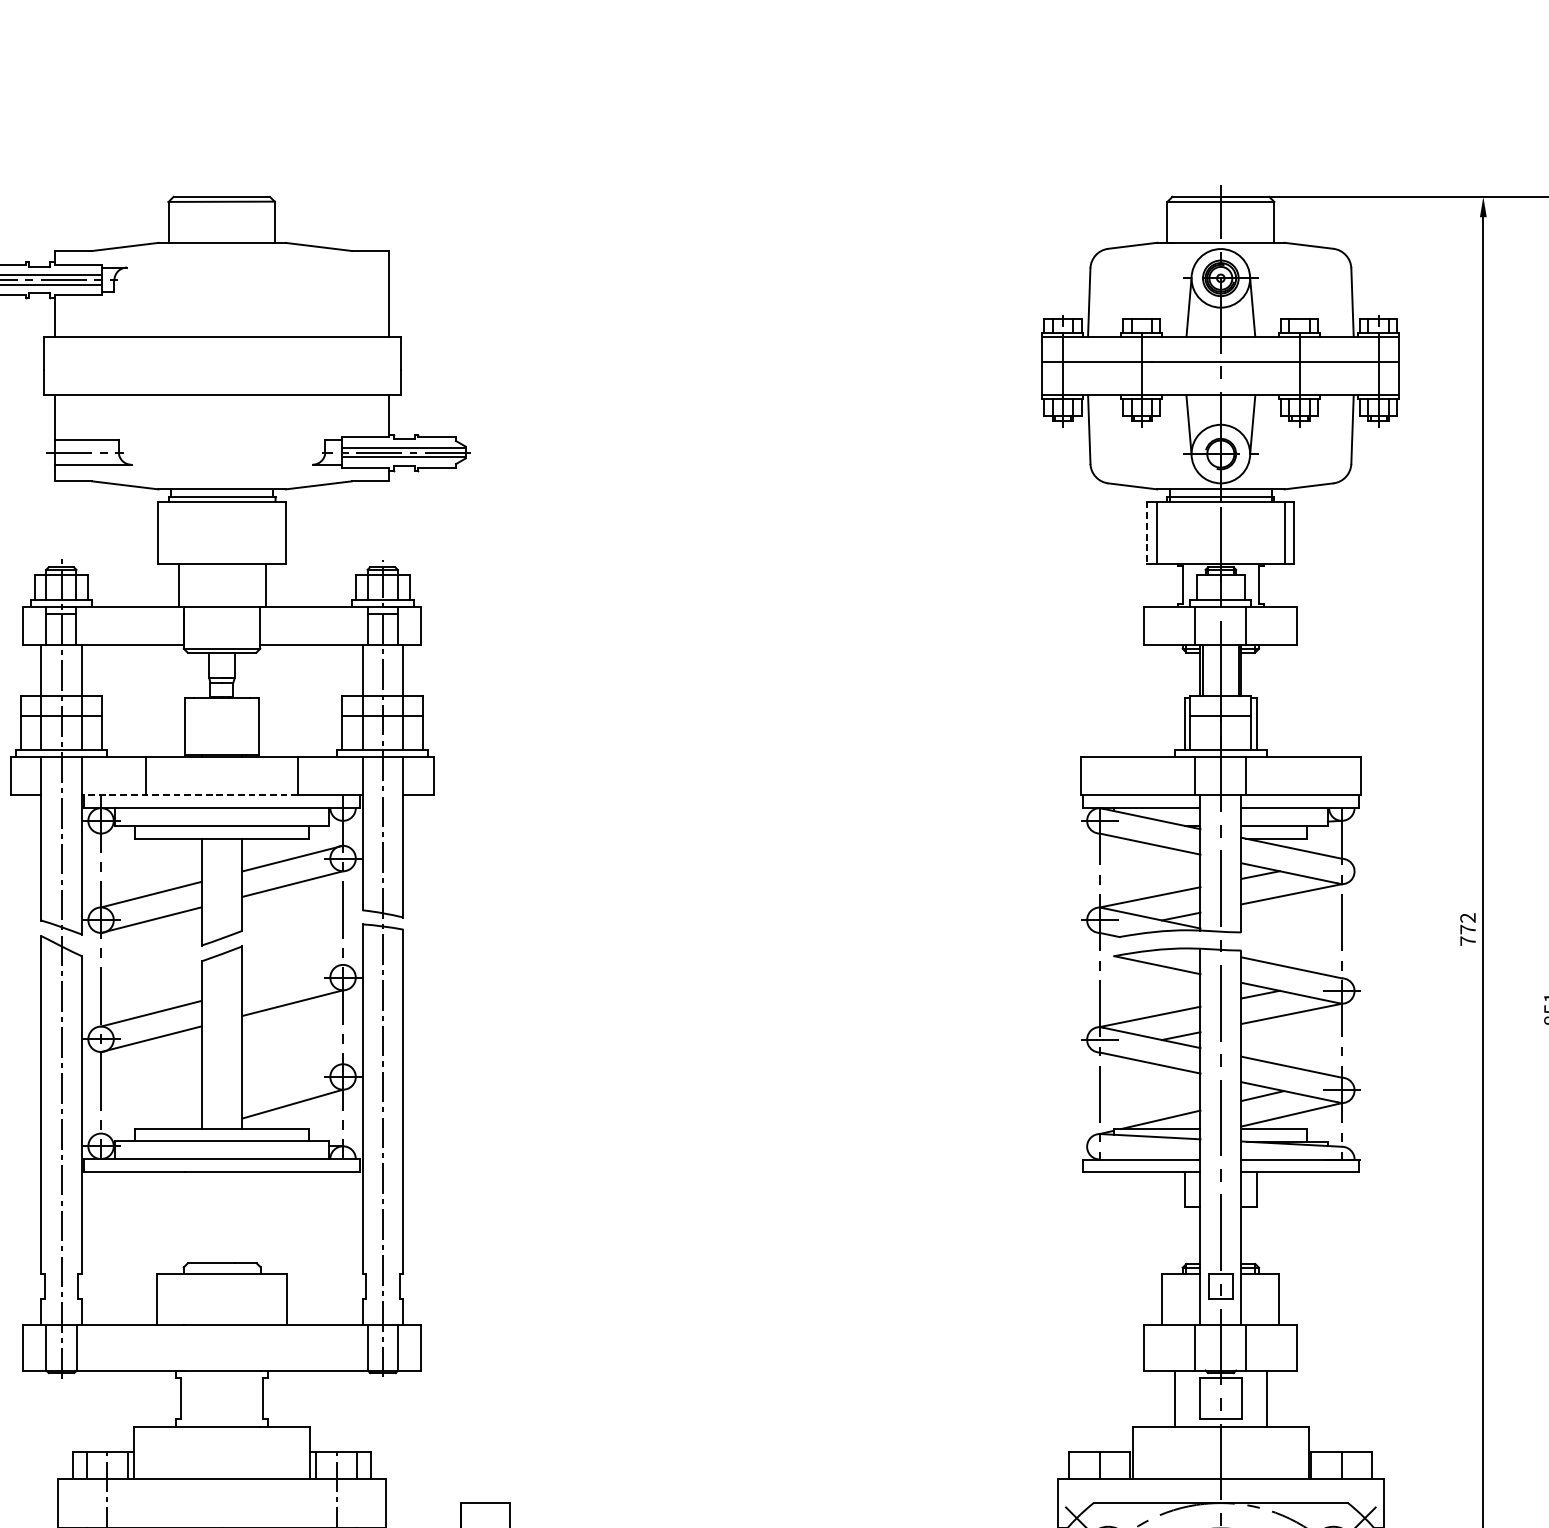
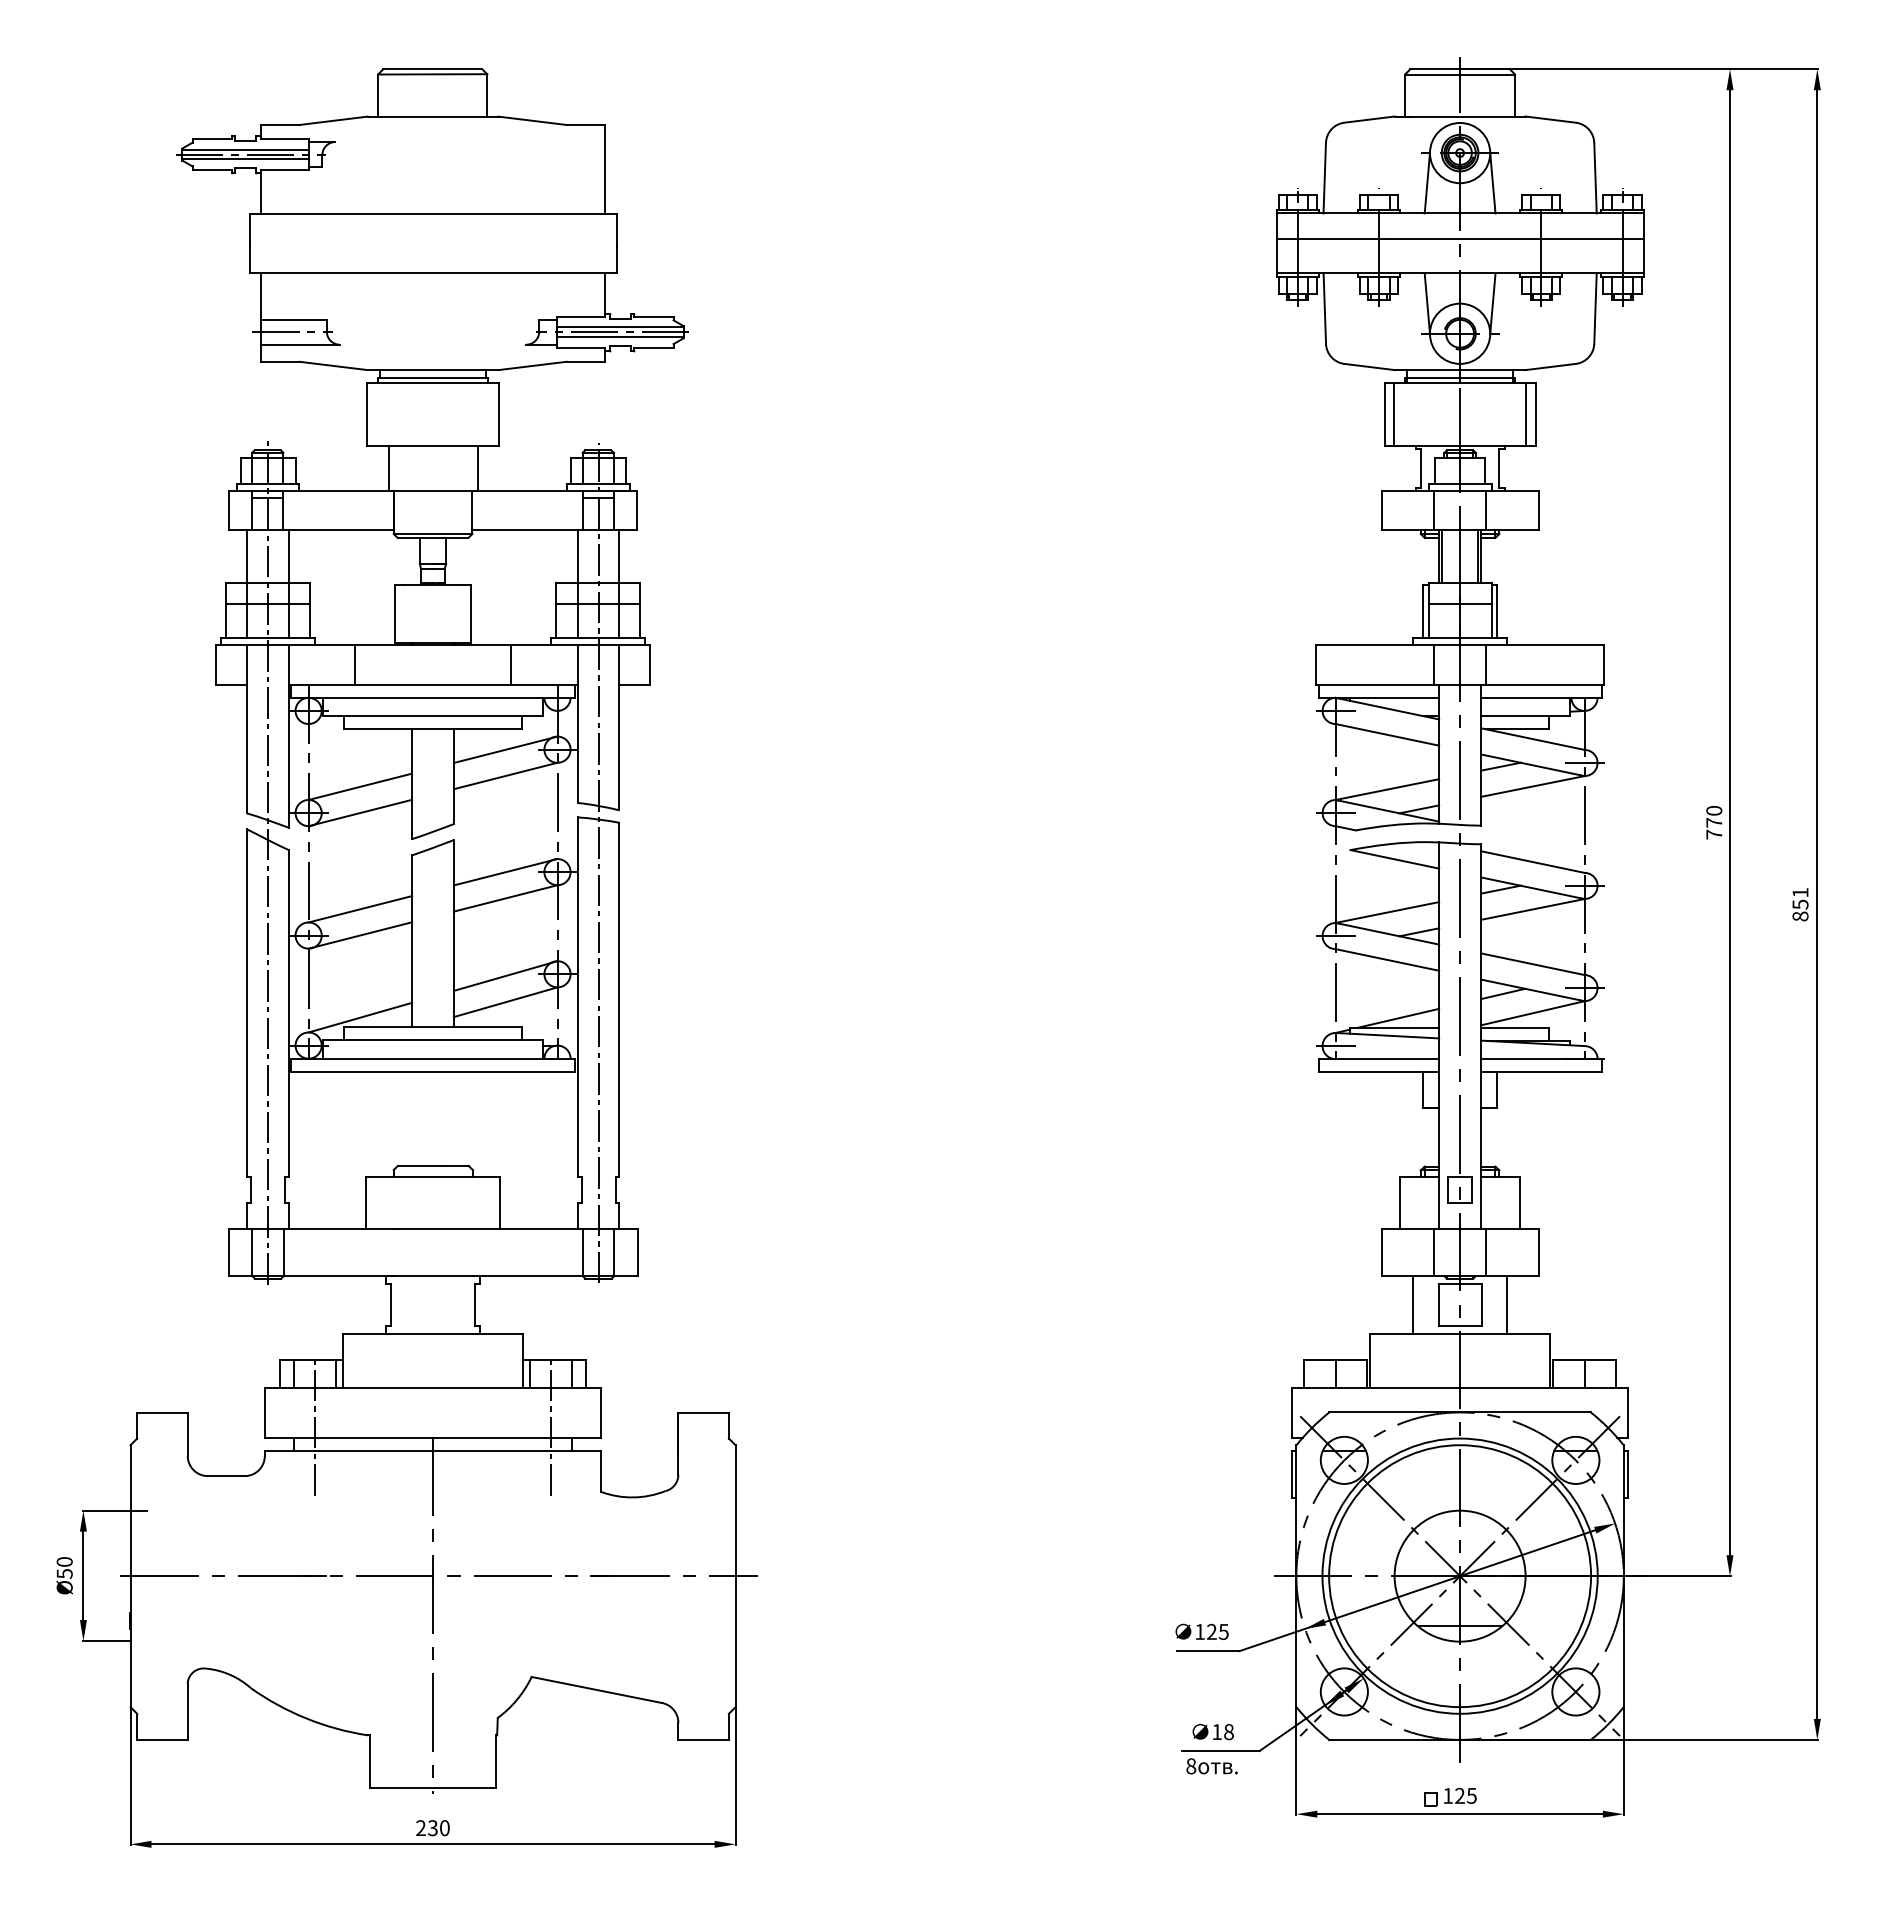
line: (1147, 532) -> (1384, 414), dashed -> solid
line: (189, 795) -> (399, 684), dashed -> solid
line: (1341, 871) -> (1584, 763), added
text: (1468, 917) -> (1714, 810), 772 -> 770
line: (292, 977) -> (505, 872), added
line: (292, 1078) -> (505, 975), added
line: (151, 1118) -> (360, 1017), added
line: (1099, 1147) -> (1335, 1046), added

